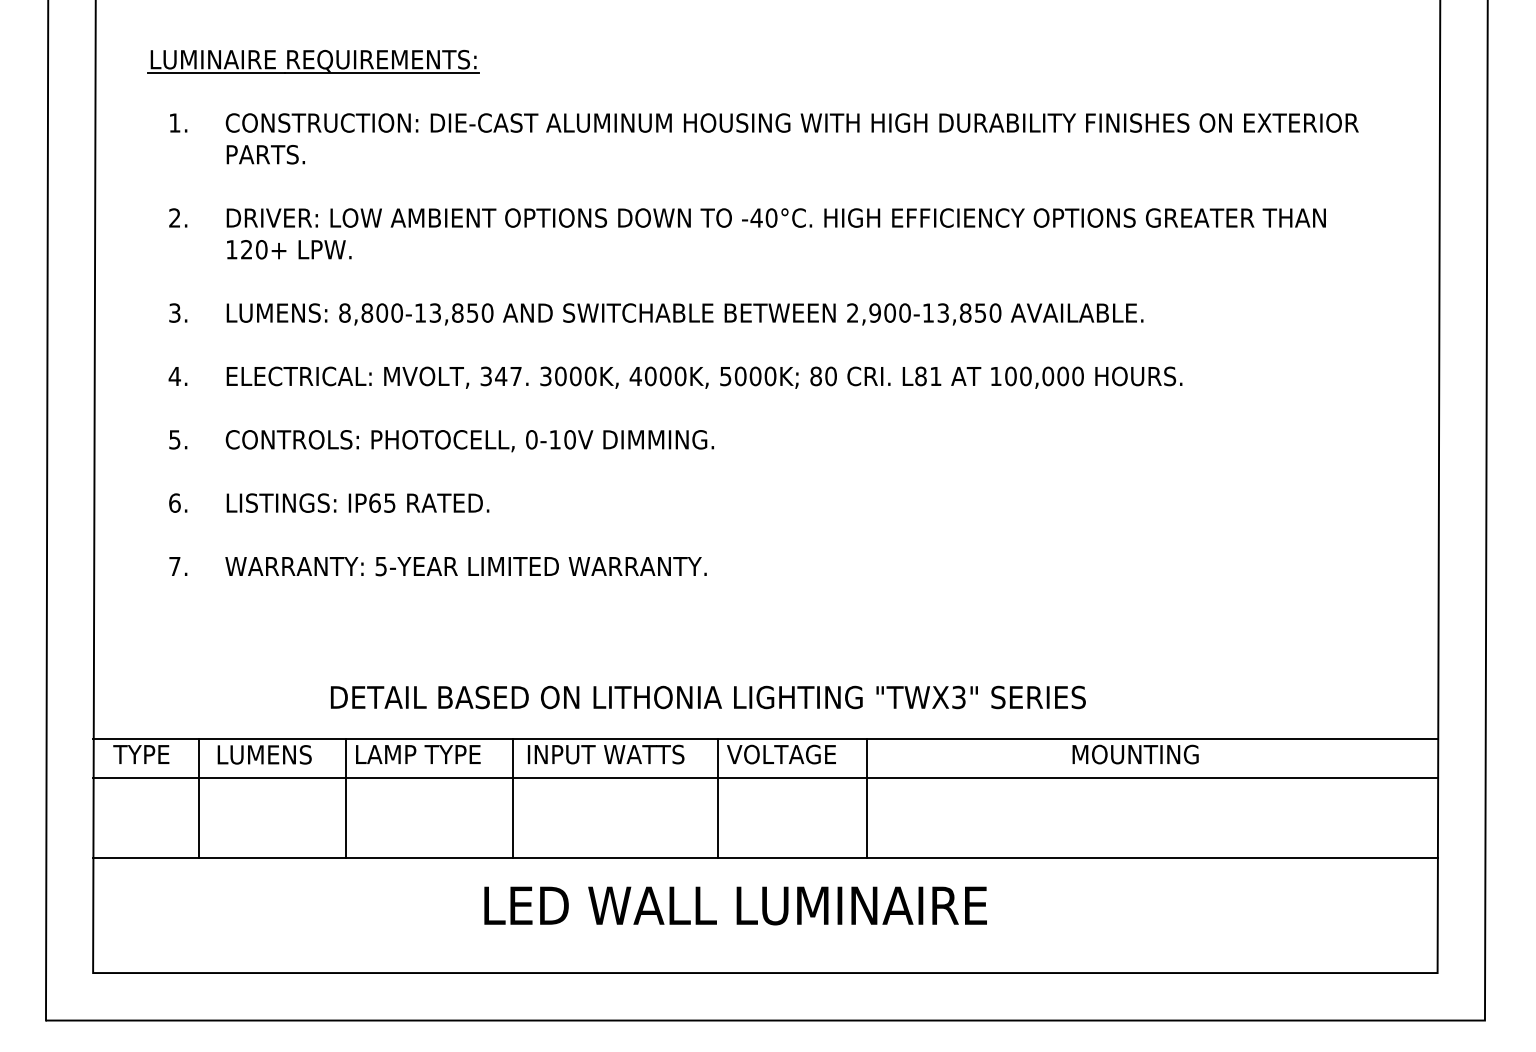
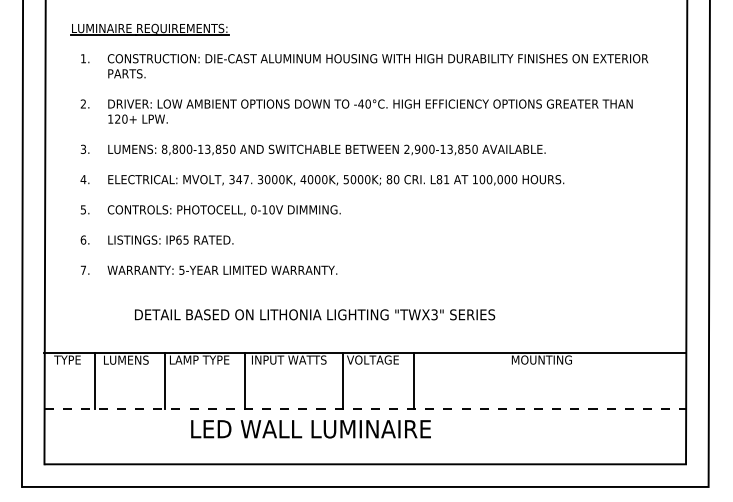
text: (709, 696) -> (315, 314), moved
line: (765, 778) -> (365, 371), removed
line: (765, 858) -> (365, 409), solid -> dashed
text: (734, 906) -> (310, 429), moved

